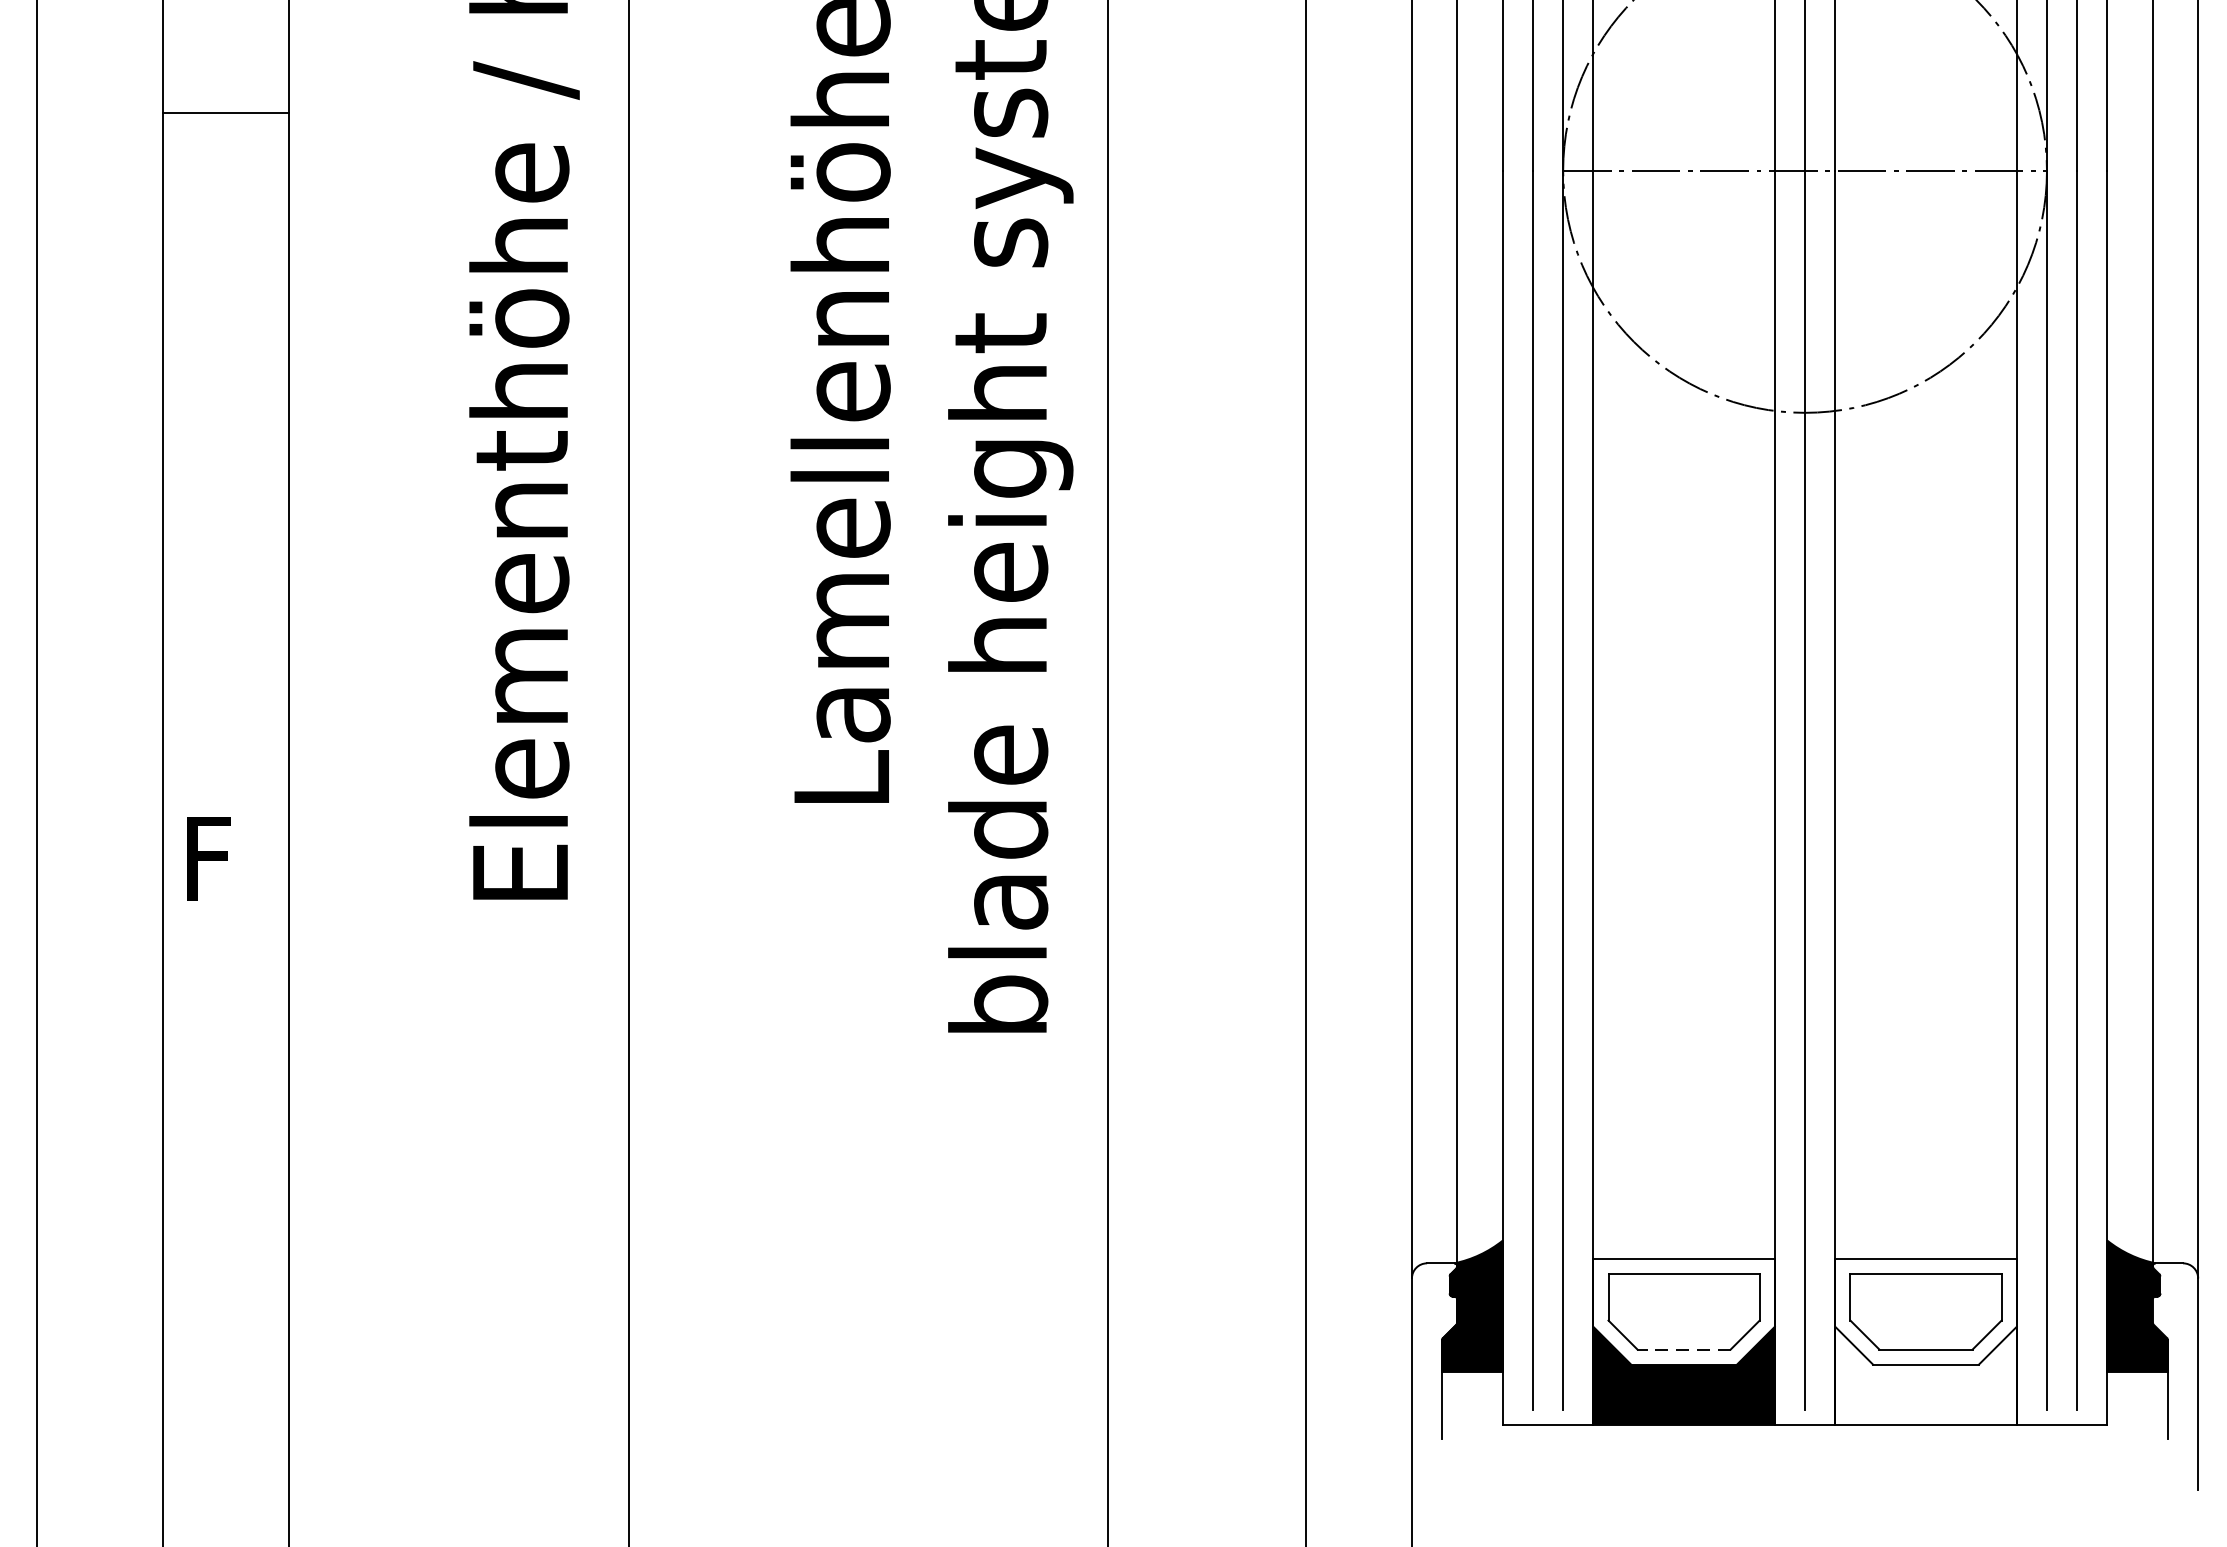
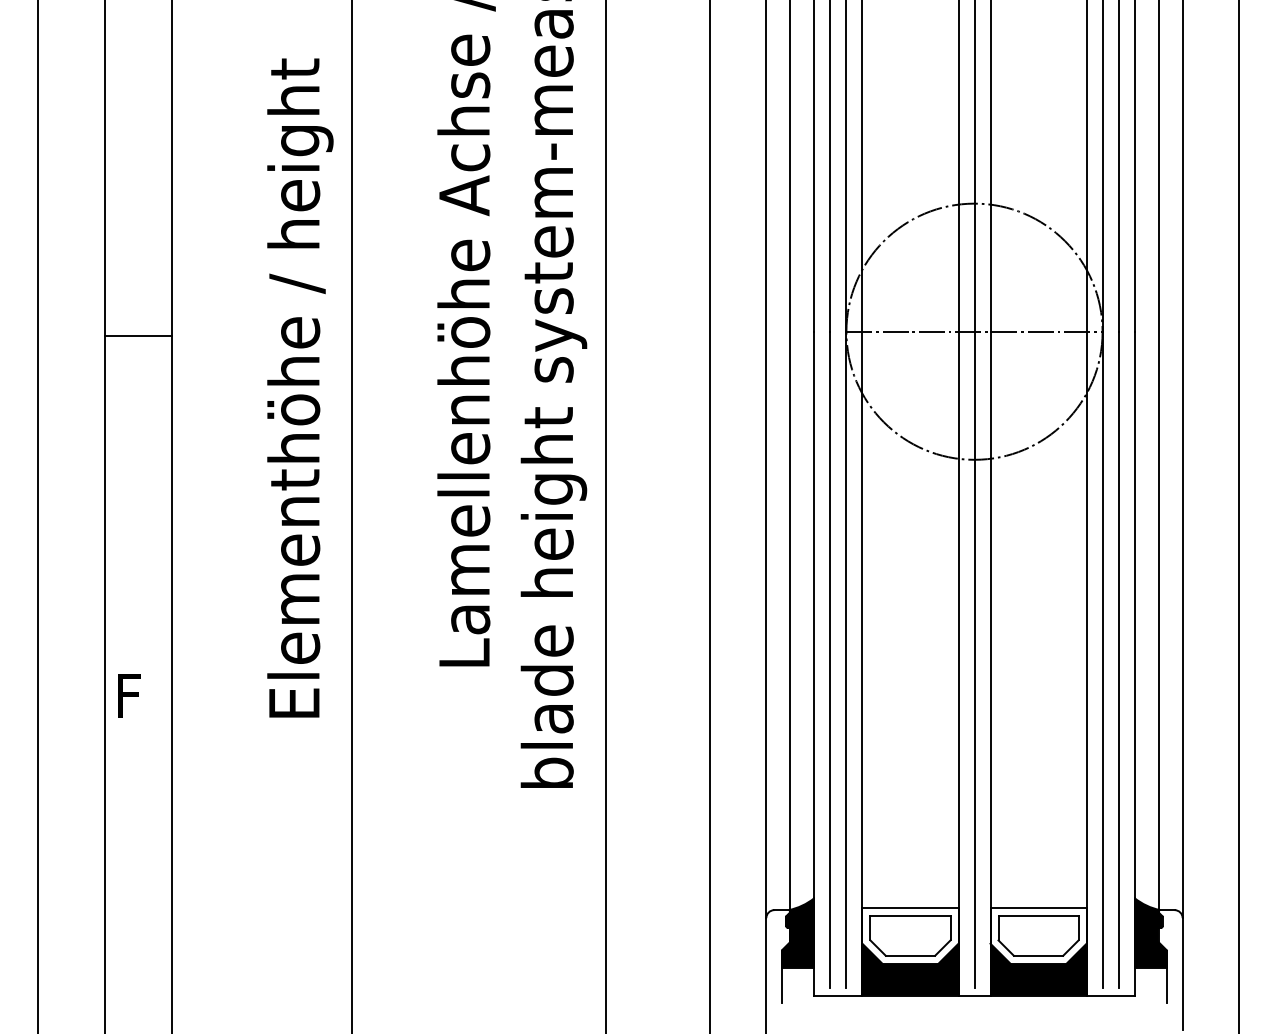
line: (226, 113) -> (138, 336), moved
line: (1684, 1349) -> (910, 955), dashed -> solid
fill: (1925, 1375) -> (1038, 969), added

